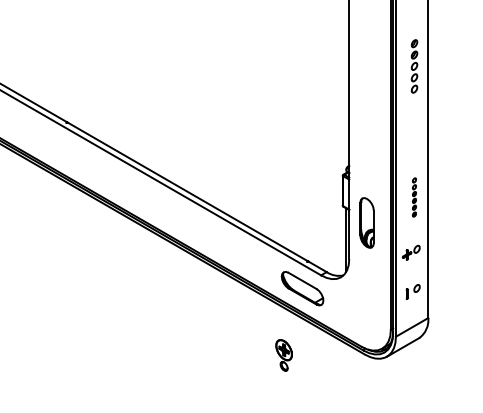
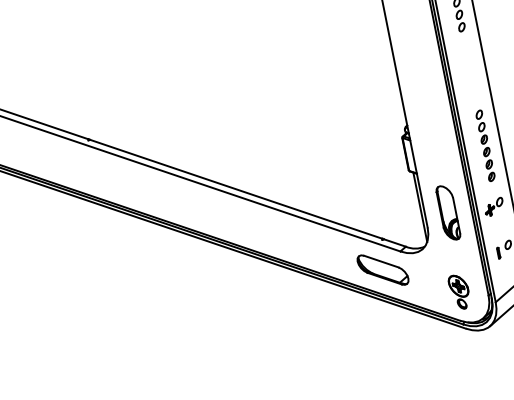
part: (414, 197) -> (485, 145), size x1.67
part: (366, 222) -> (447, 212), moved
part: (283, 355) -> (459, 292), moved

